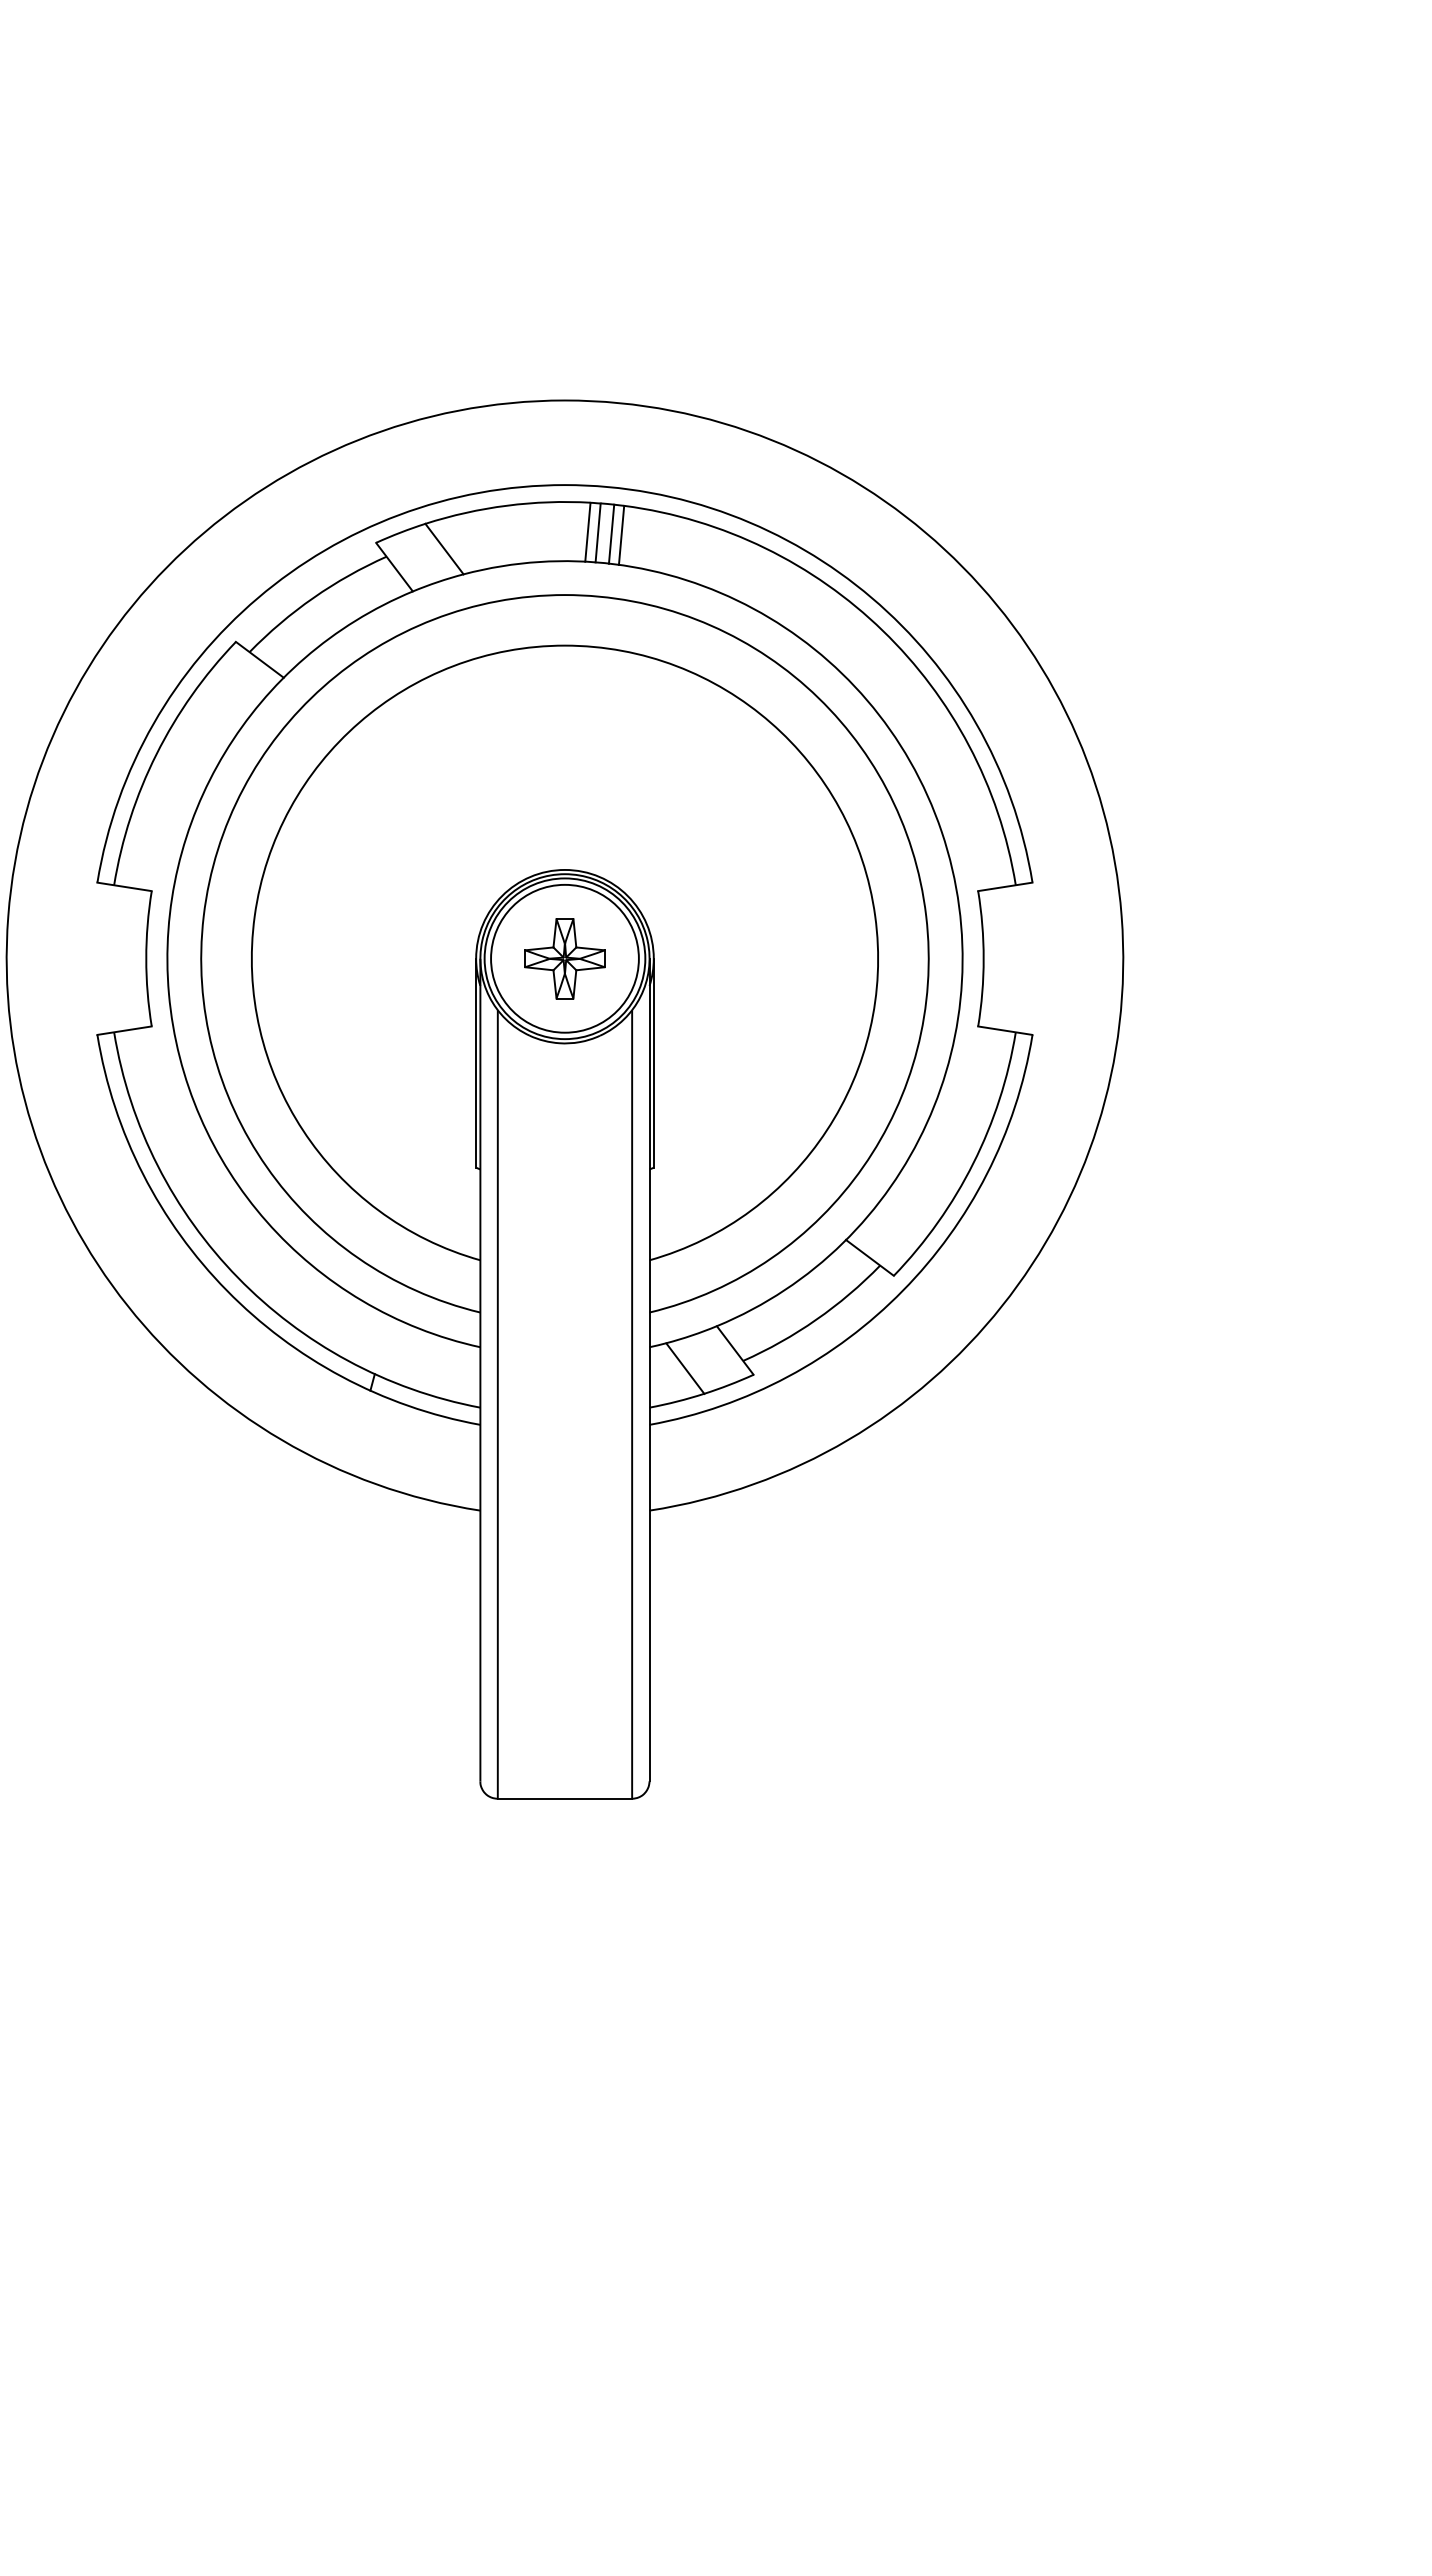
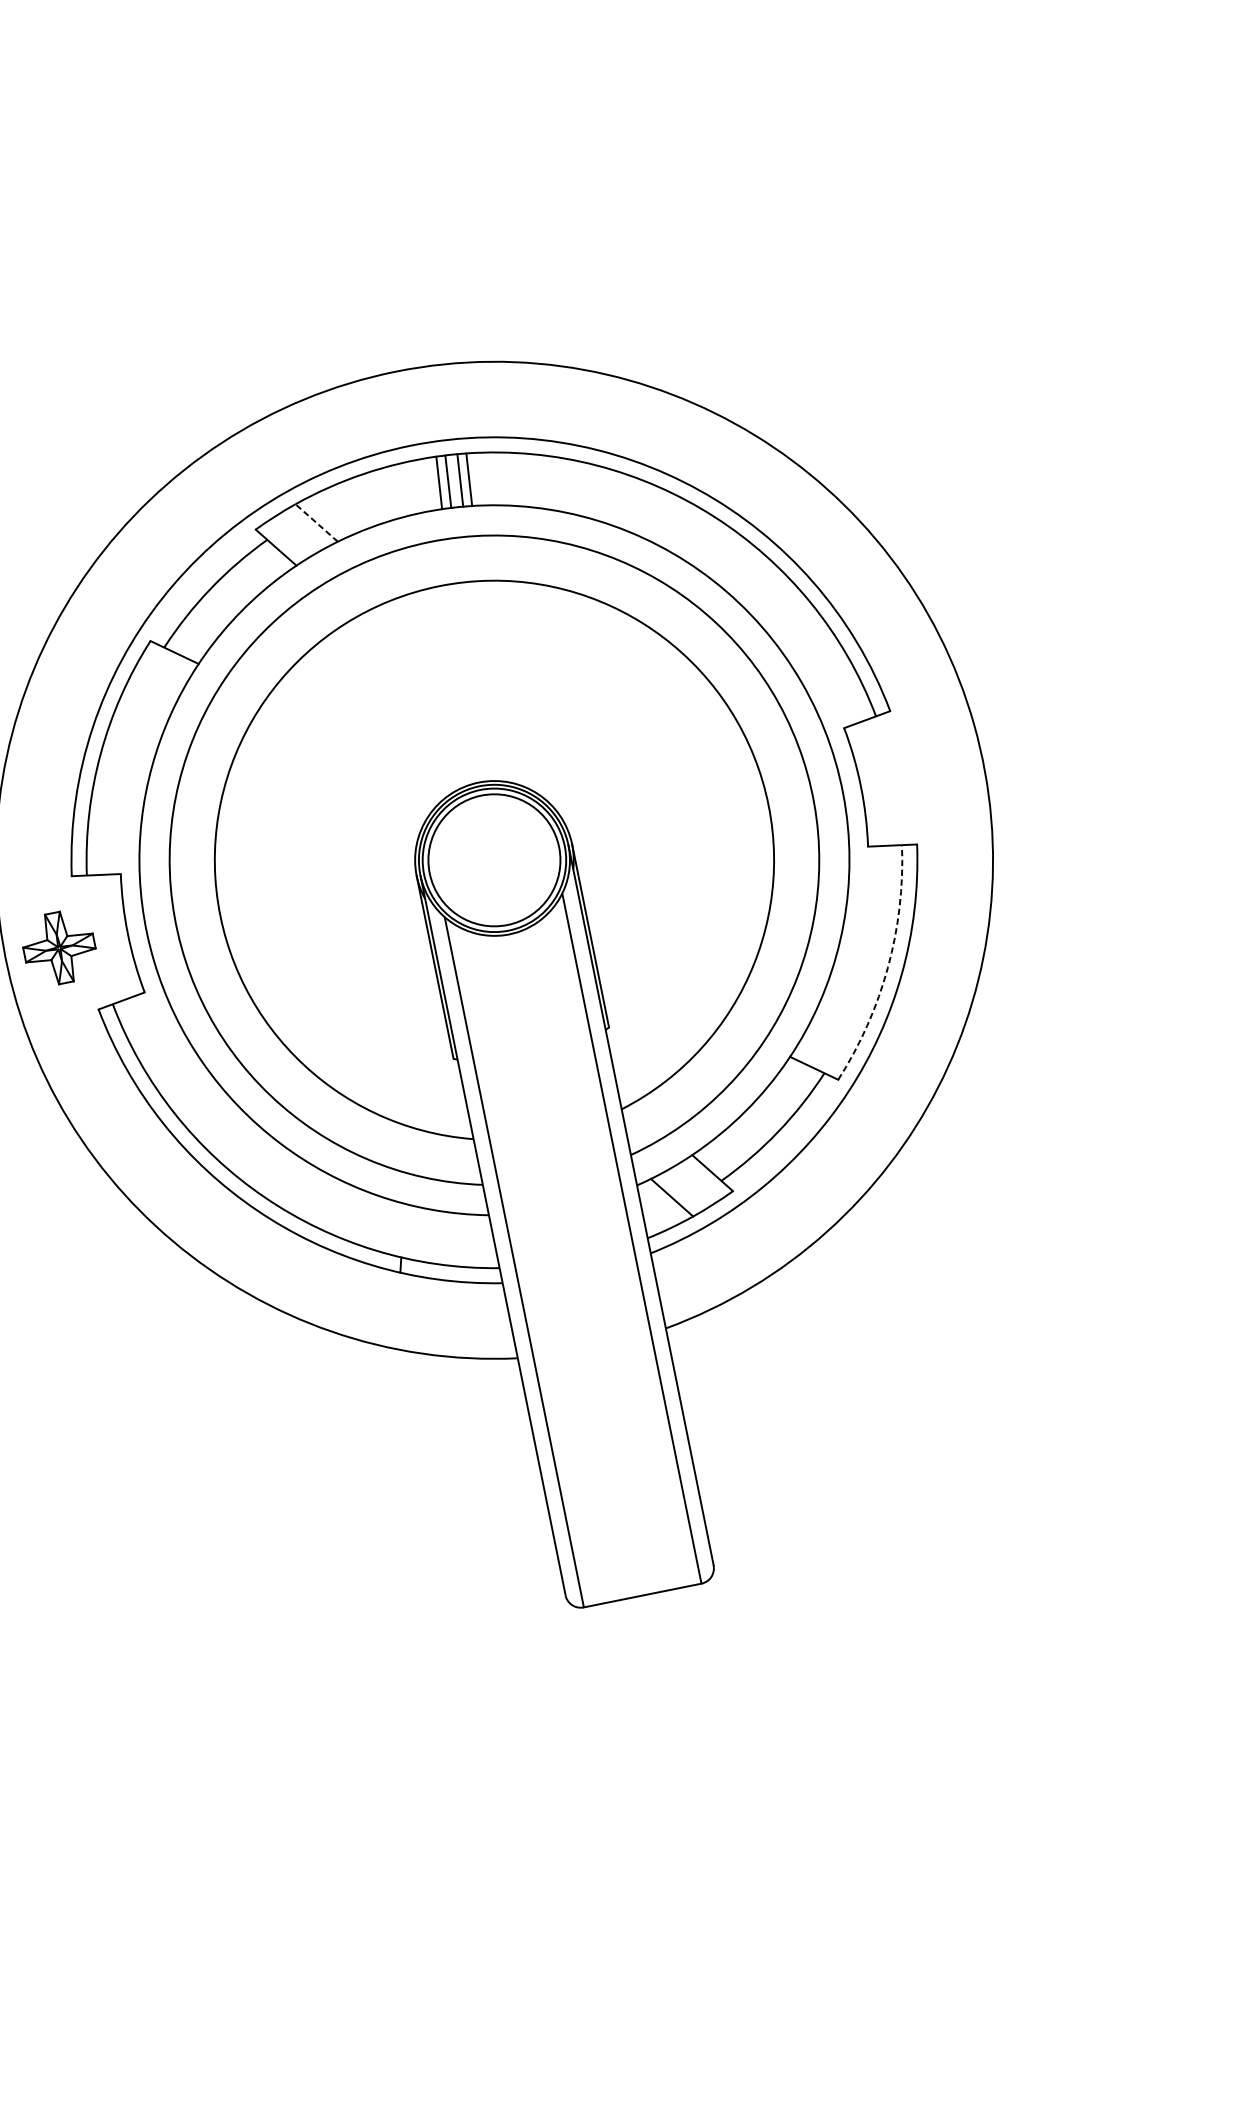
line: (444, 549) -> (316, 523), solid -> dashed
part: (564, 958) -> (58, 947), moved
arc: (973, 1163) -> (888, 967), solid -> dashed

